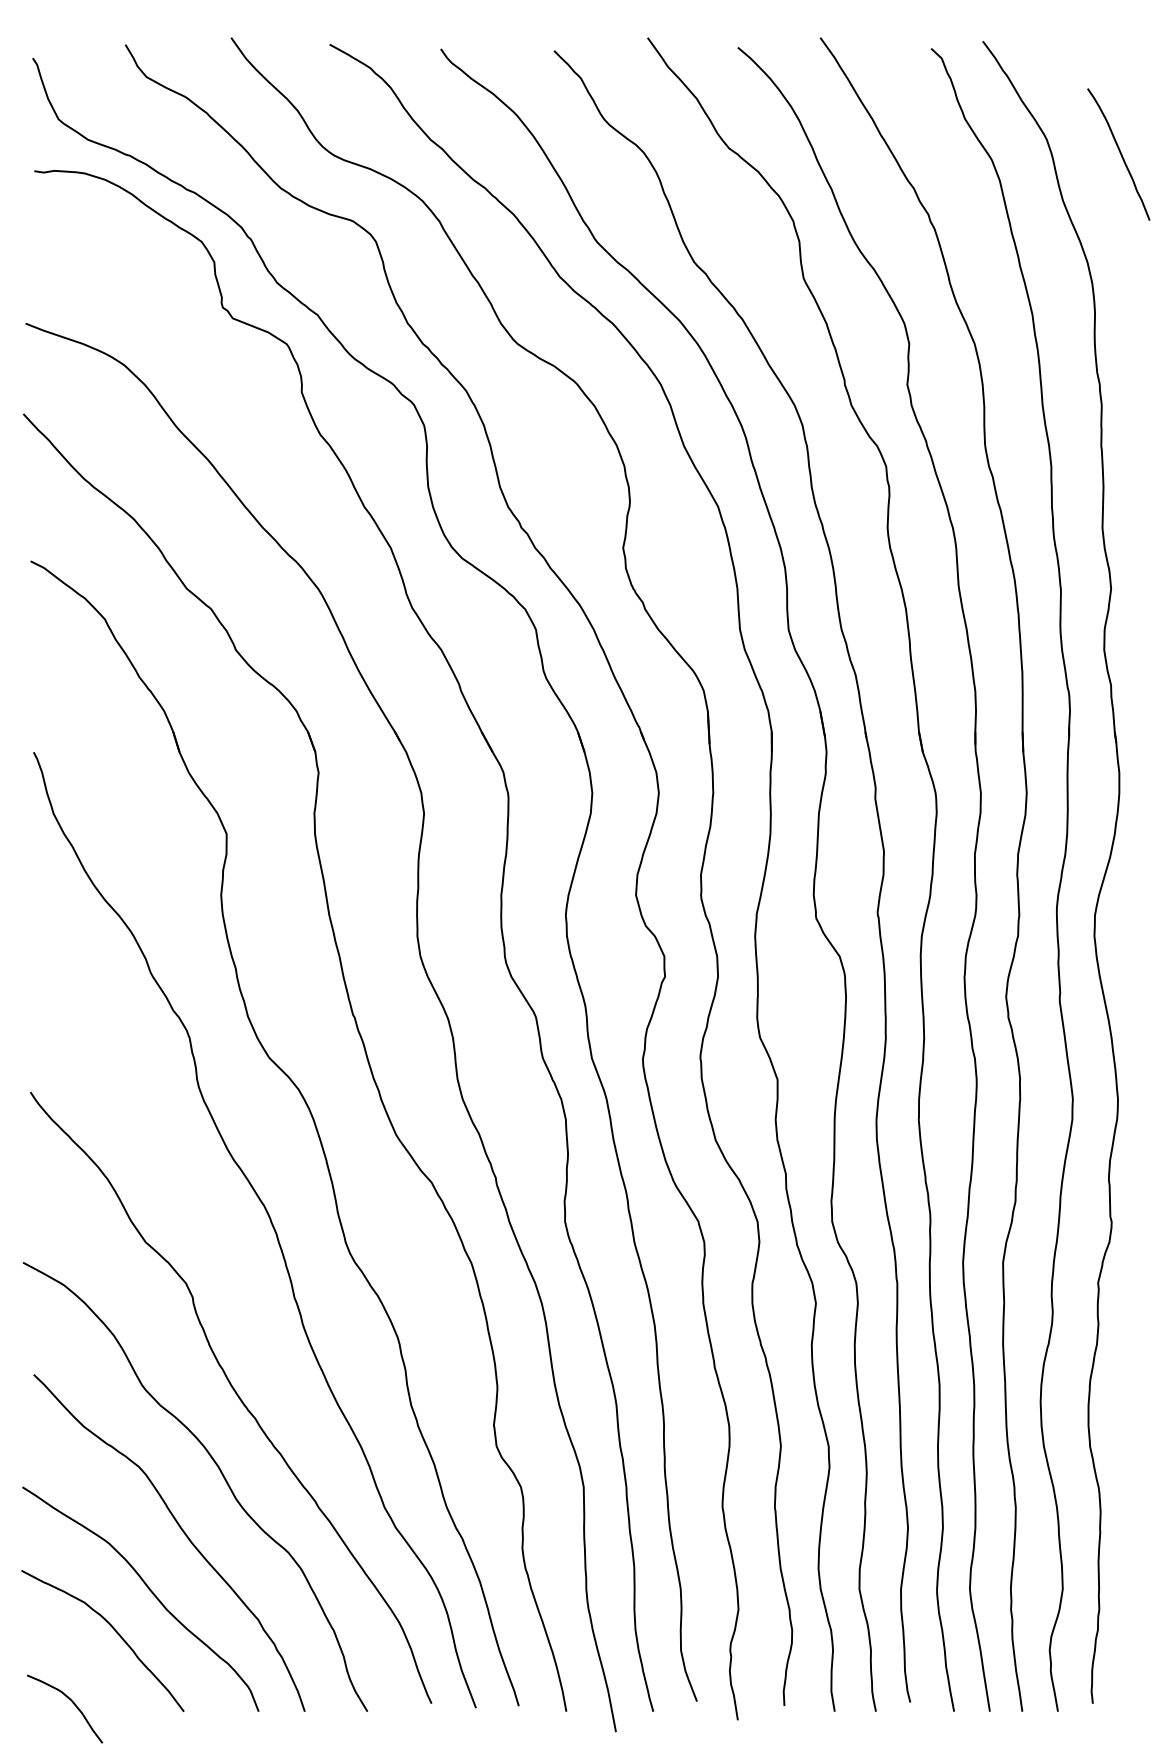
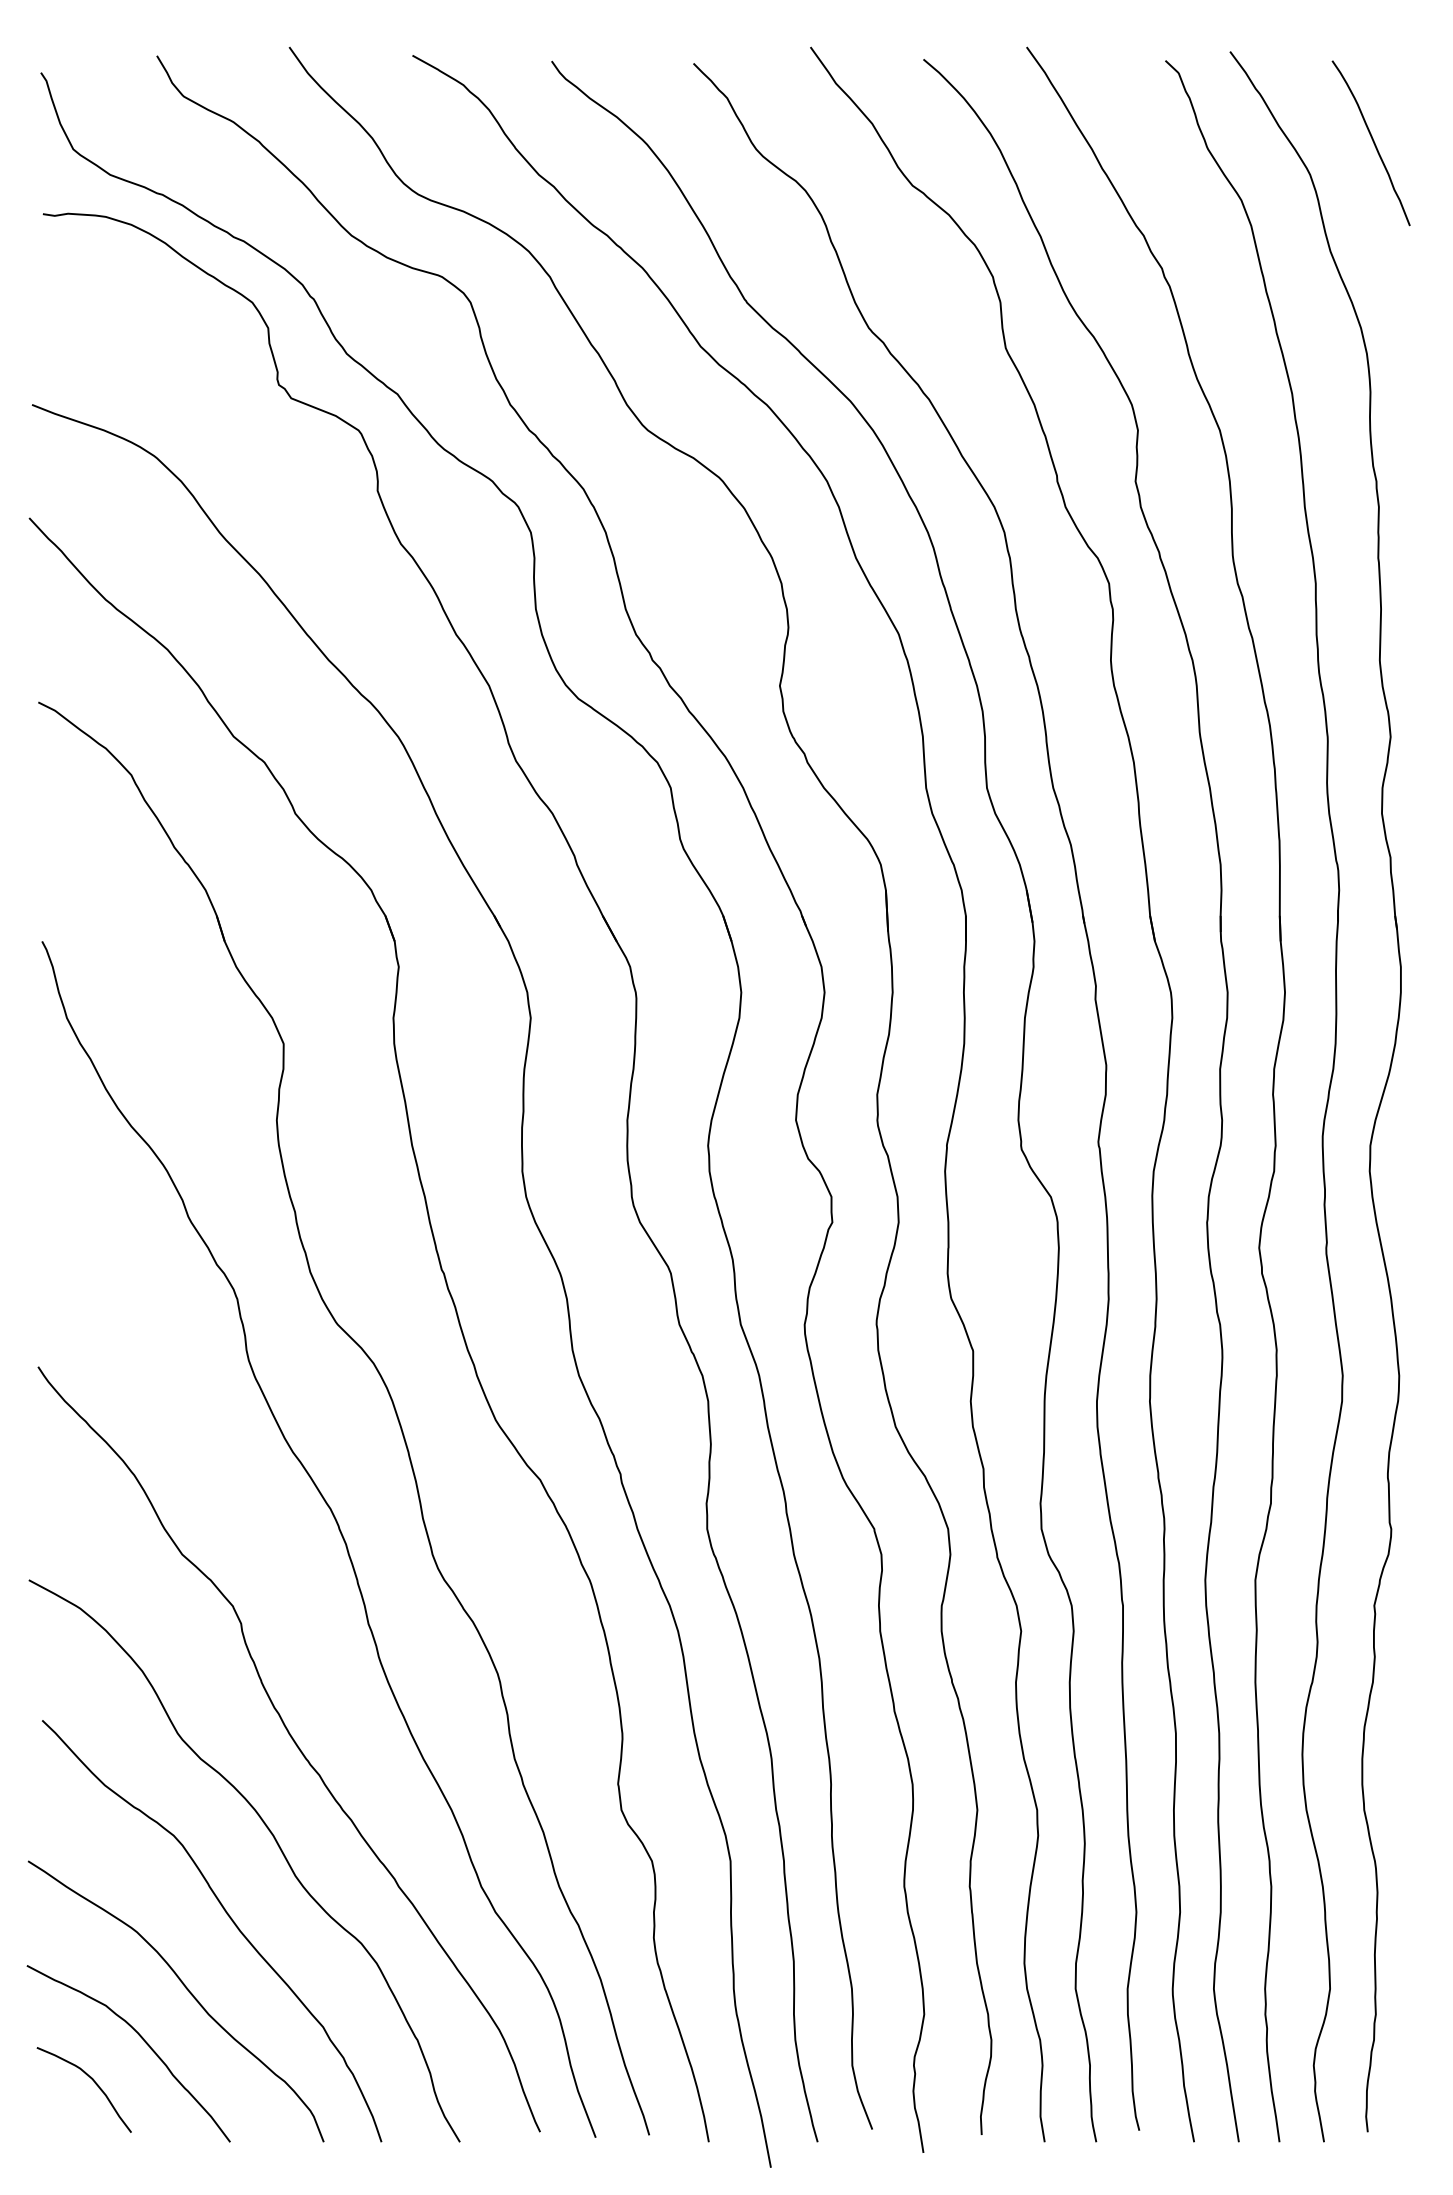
curve: (1119, 153) -> (1372, 141), moved
curve: (73, 1703) -> (94, 2083), moved

